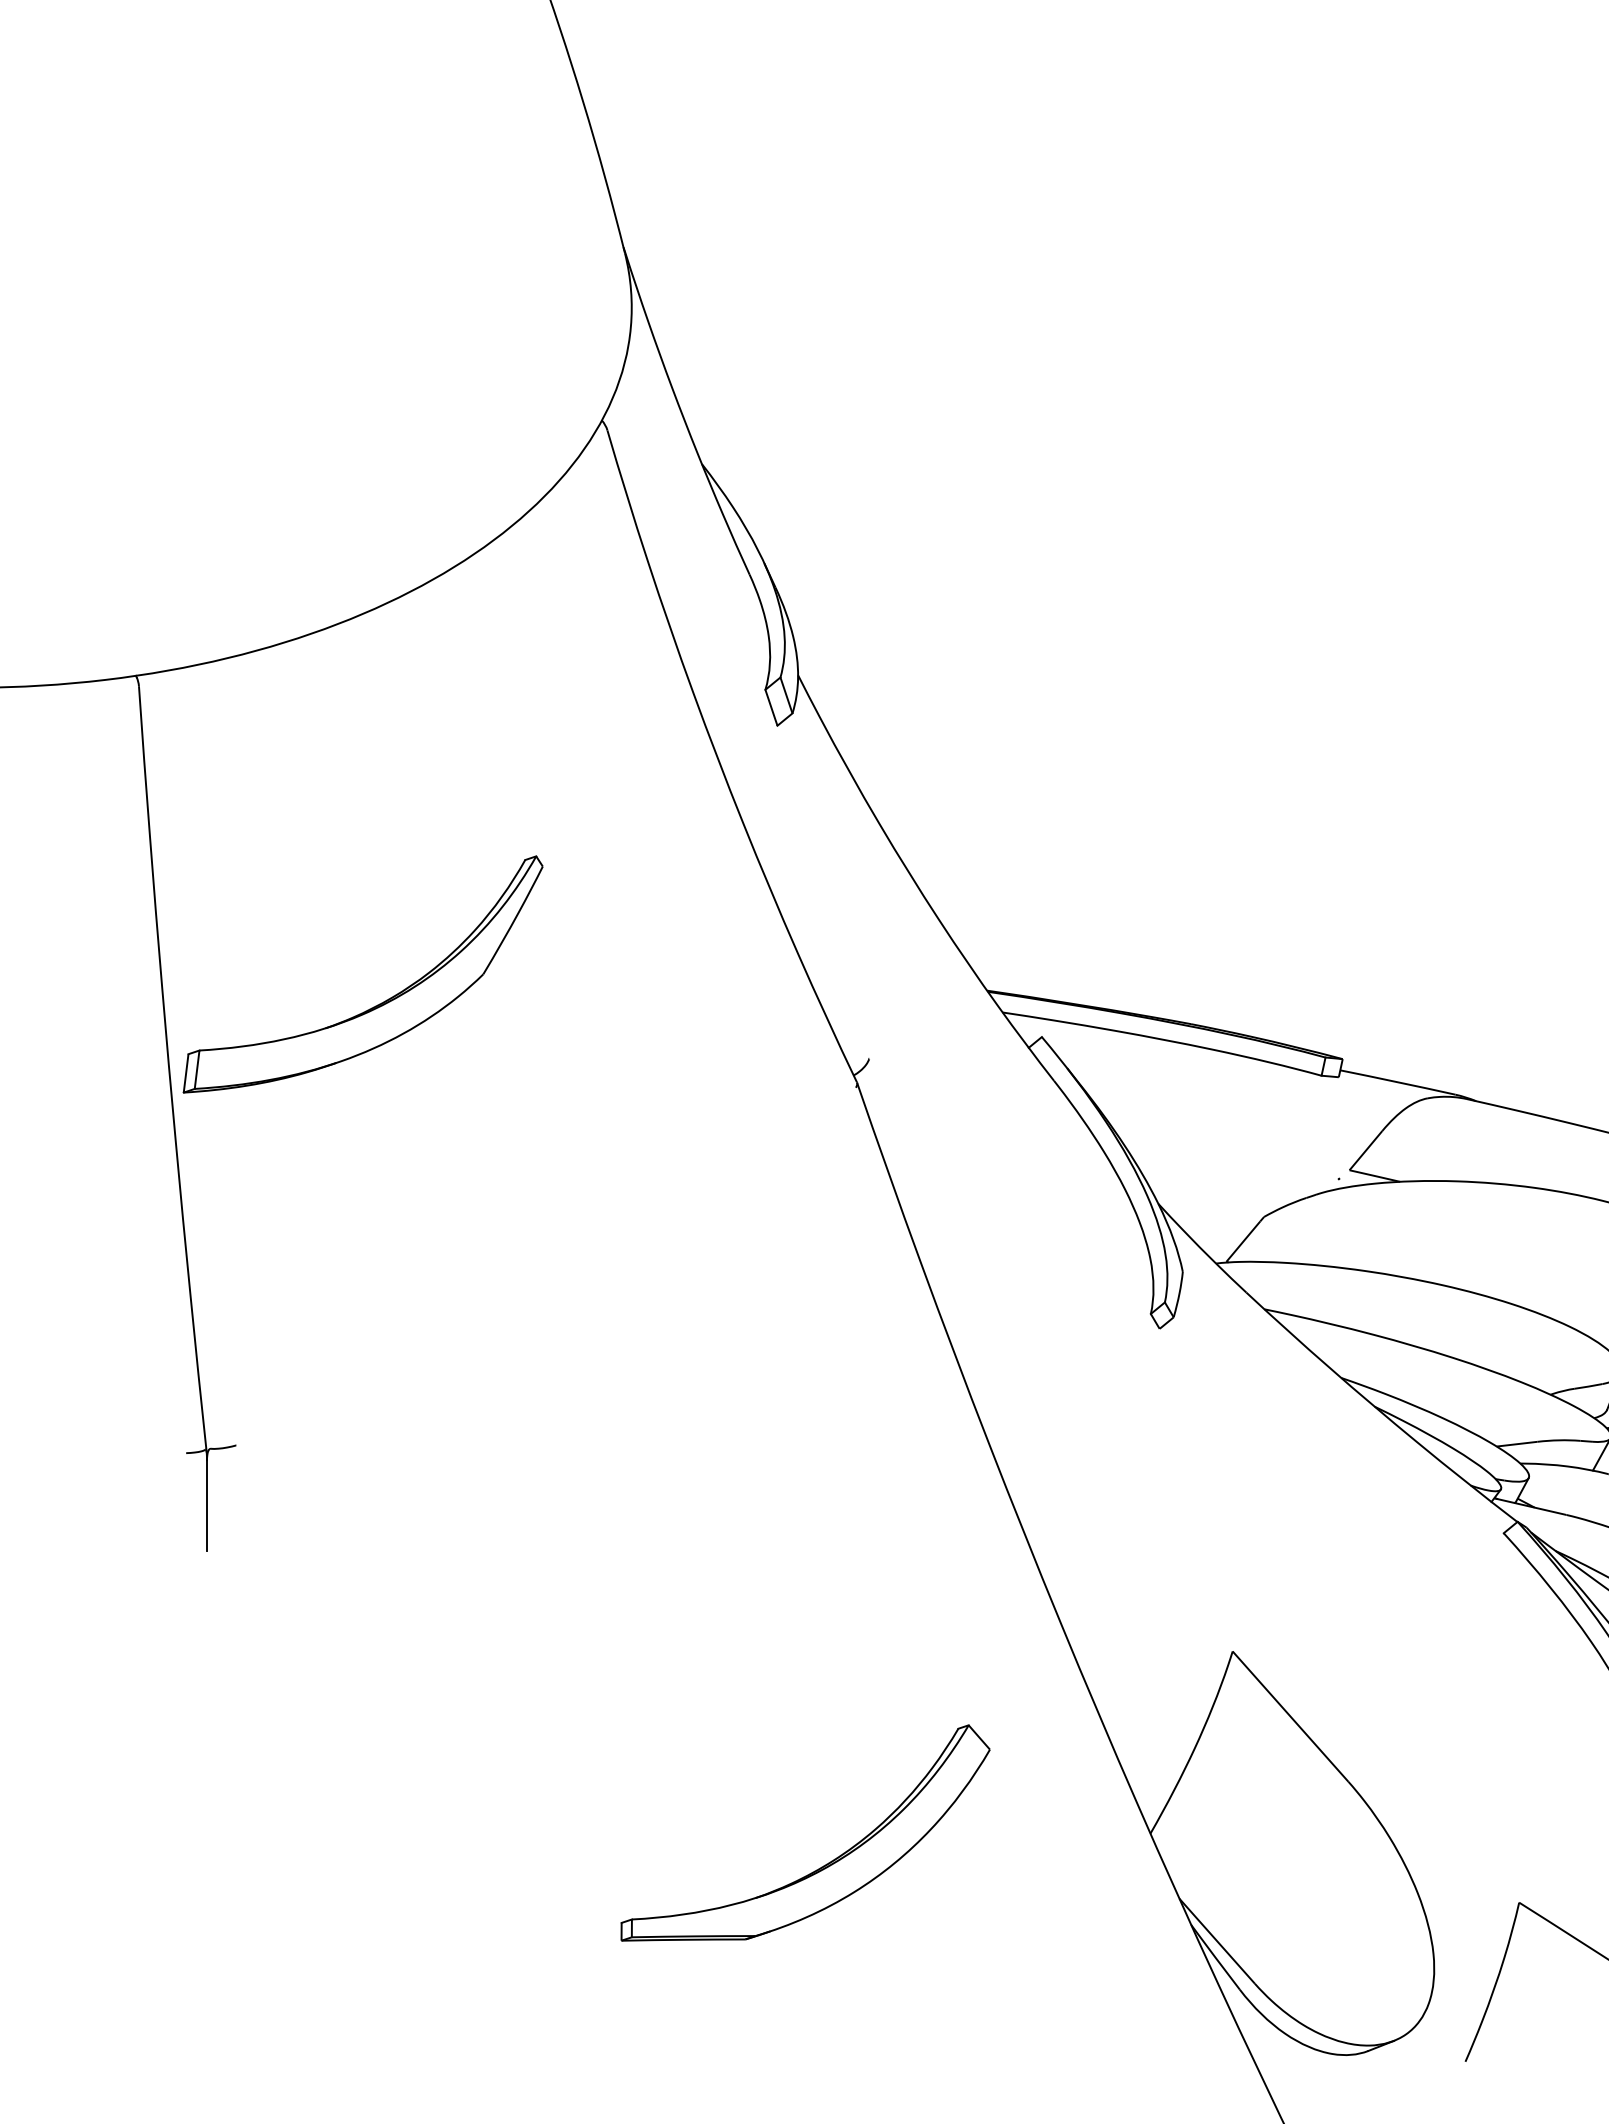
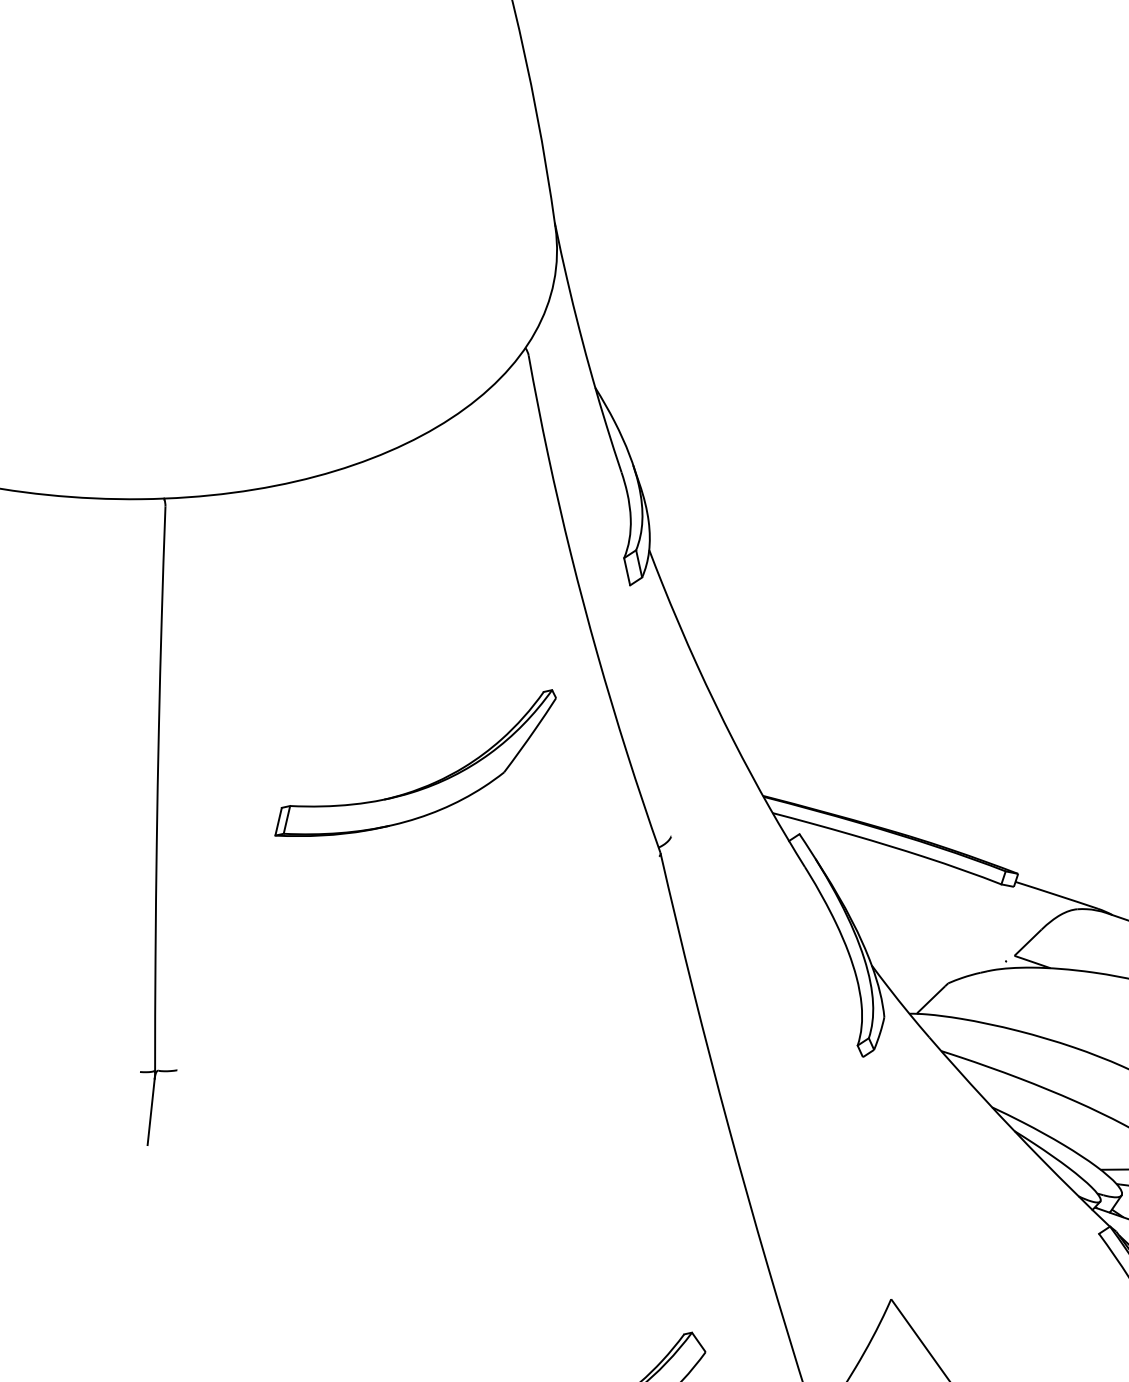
part: (377, 1004) -> (424, 786), moved

